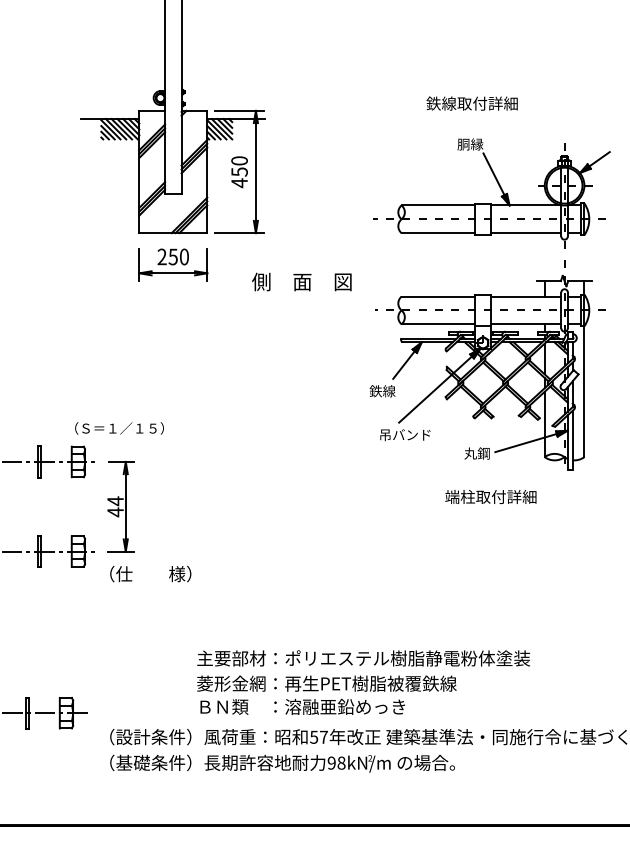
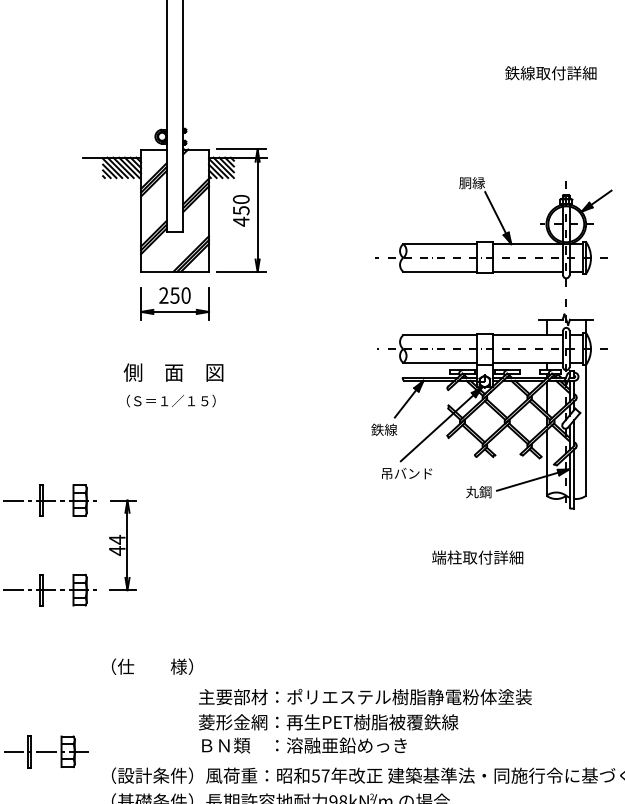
text: (471, 103) -> (550, 73), moved
text: (301, 281) -> (173, 372), moved
text: (119, 428) -> (171, 401), moved
text: (490, 496) -> (477, 557), moved
text: (150, 574) -> (152, 667), moved

